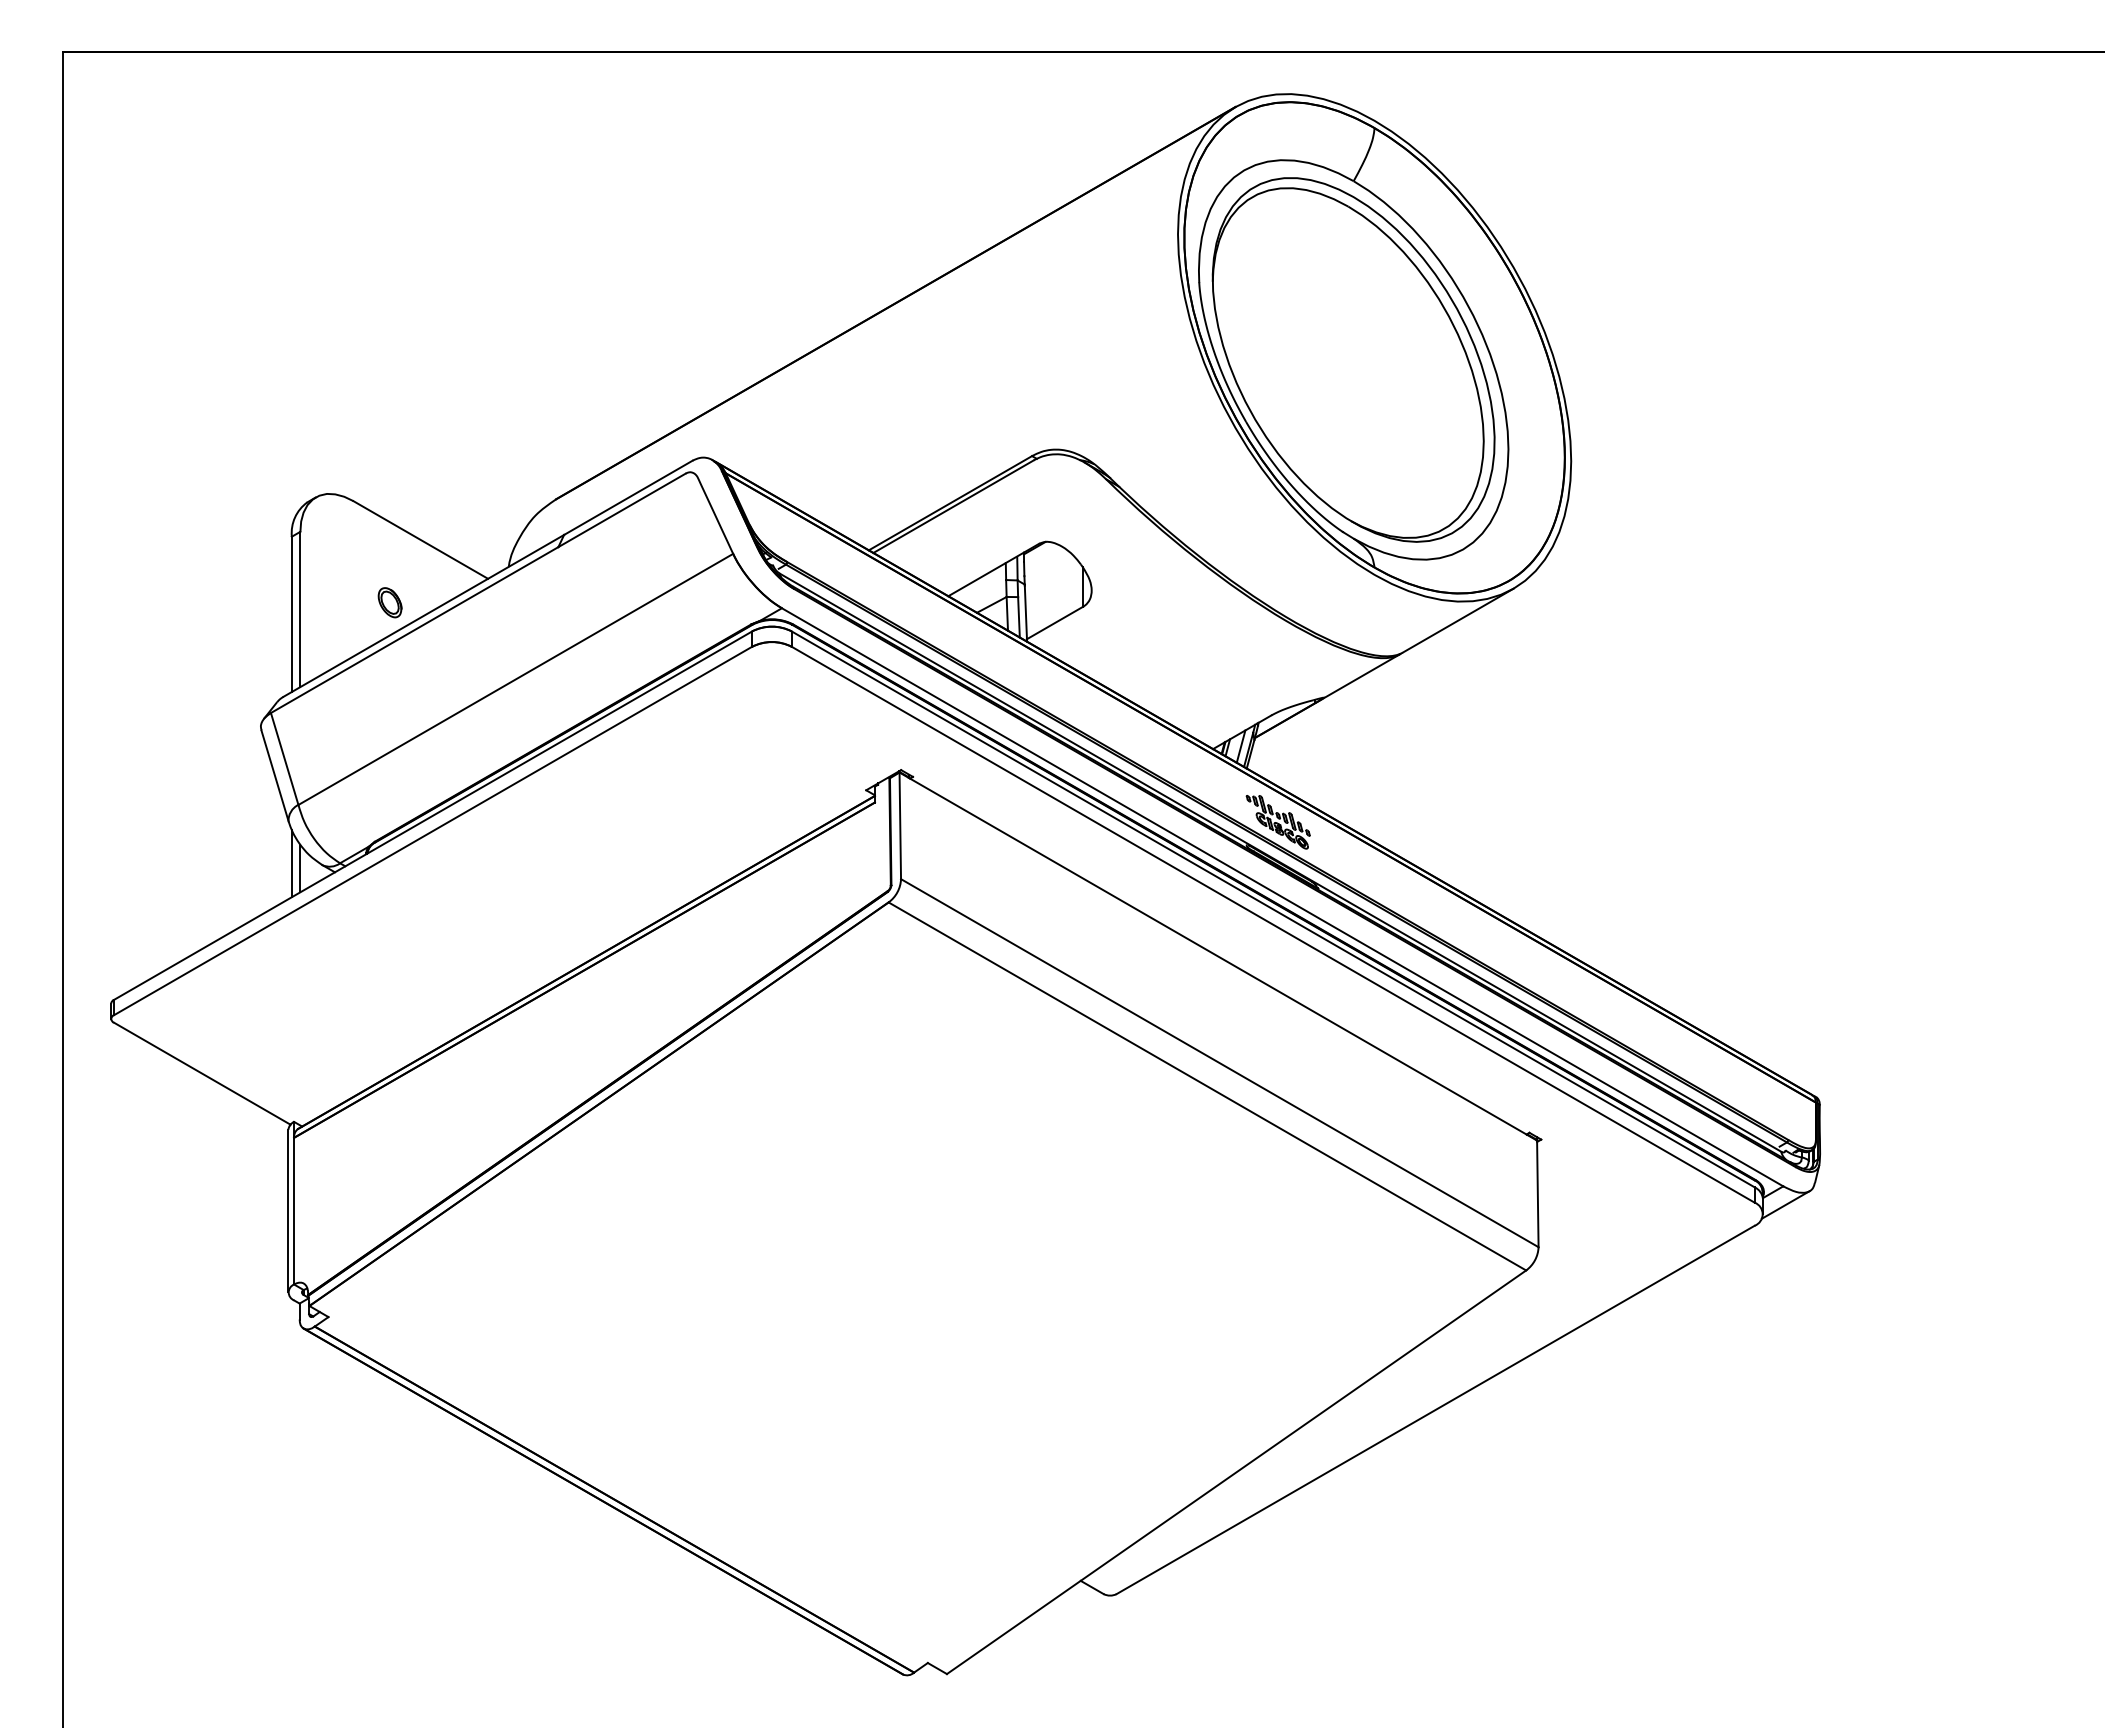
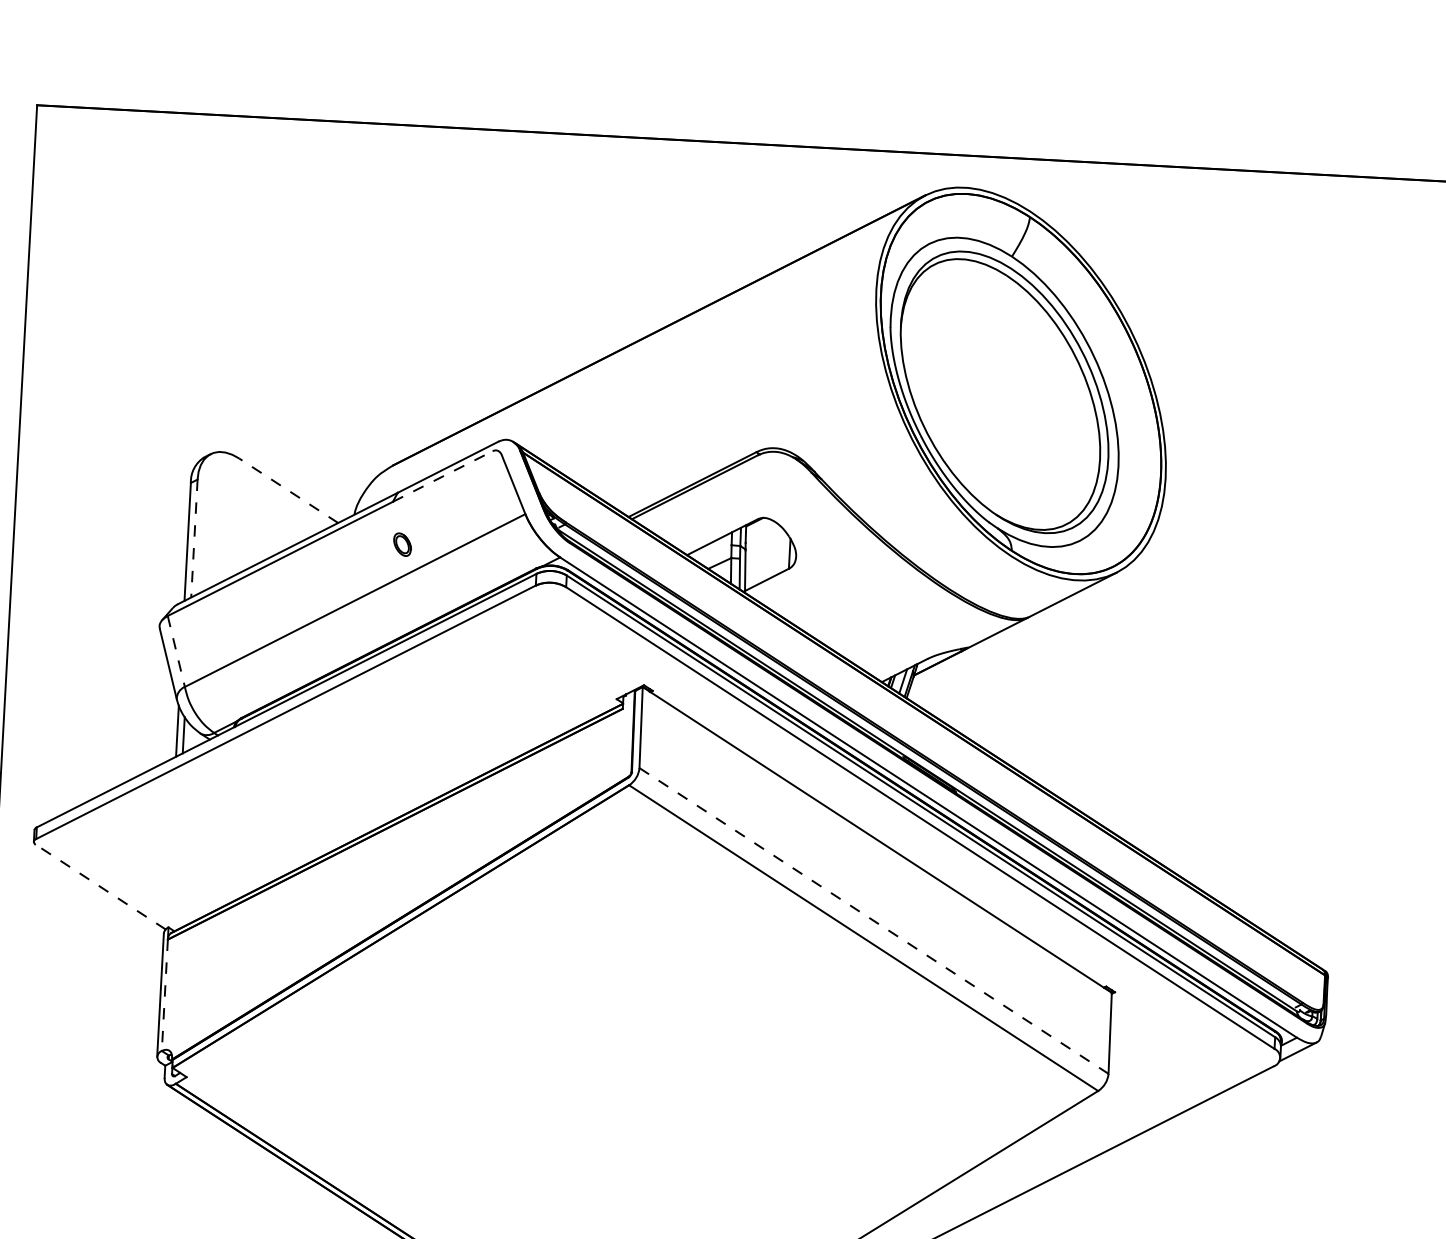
line: (622, 510) -> (443, 476), solid -> dashed
line: (420, 539) -> (288, 490), solid -> dashed
part: (389, 602) -> (402, 544), moved
line: (300, 609) -> (194, 538), solid -> dashed
line: (284, 759) -> (176, 651), solid -> dashed
part: (1277, 822) -> (927, 740), removed
line: (1220, 1063) -> (874, 921), solid -> dashed
line: (202, 1073) -> (100, 886), solid -> dashed
line: (294, 1211) -> (165, 995), solid -> dashed

